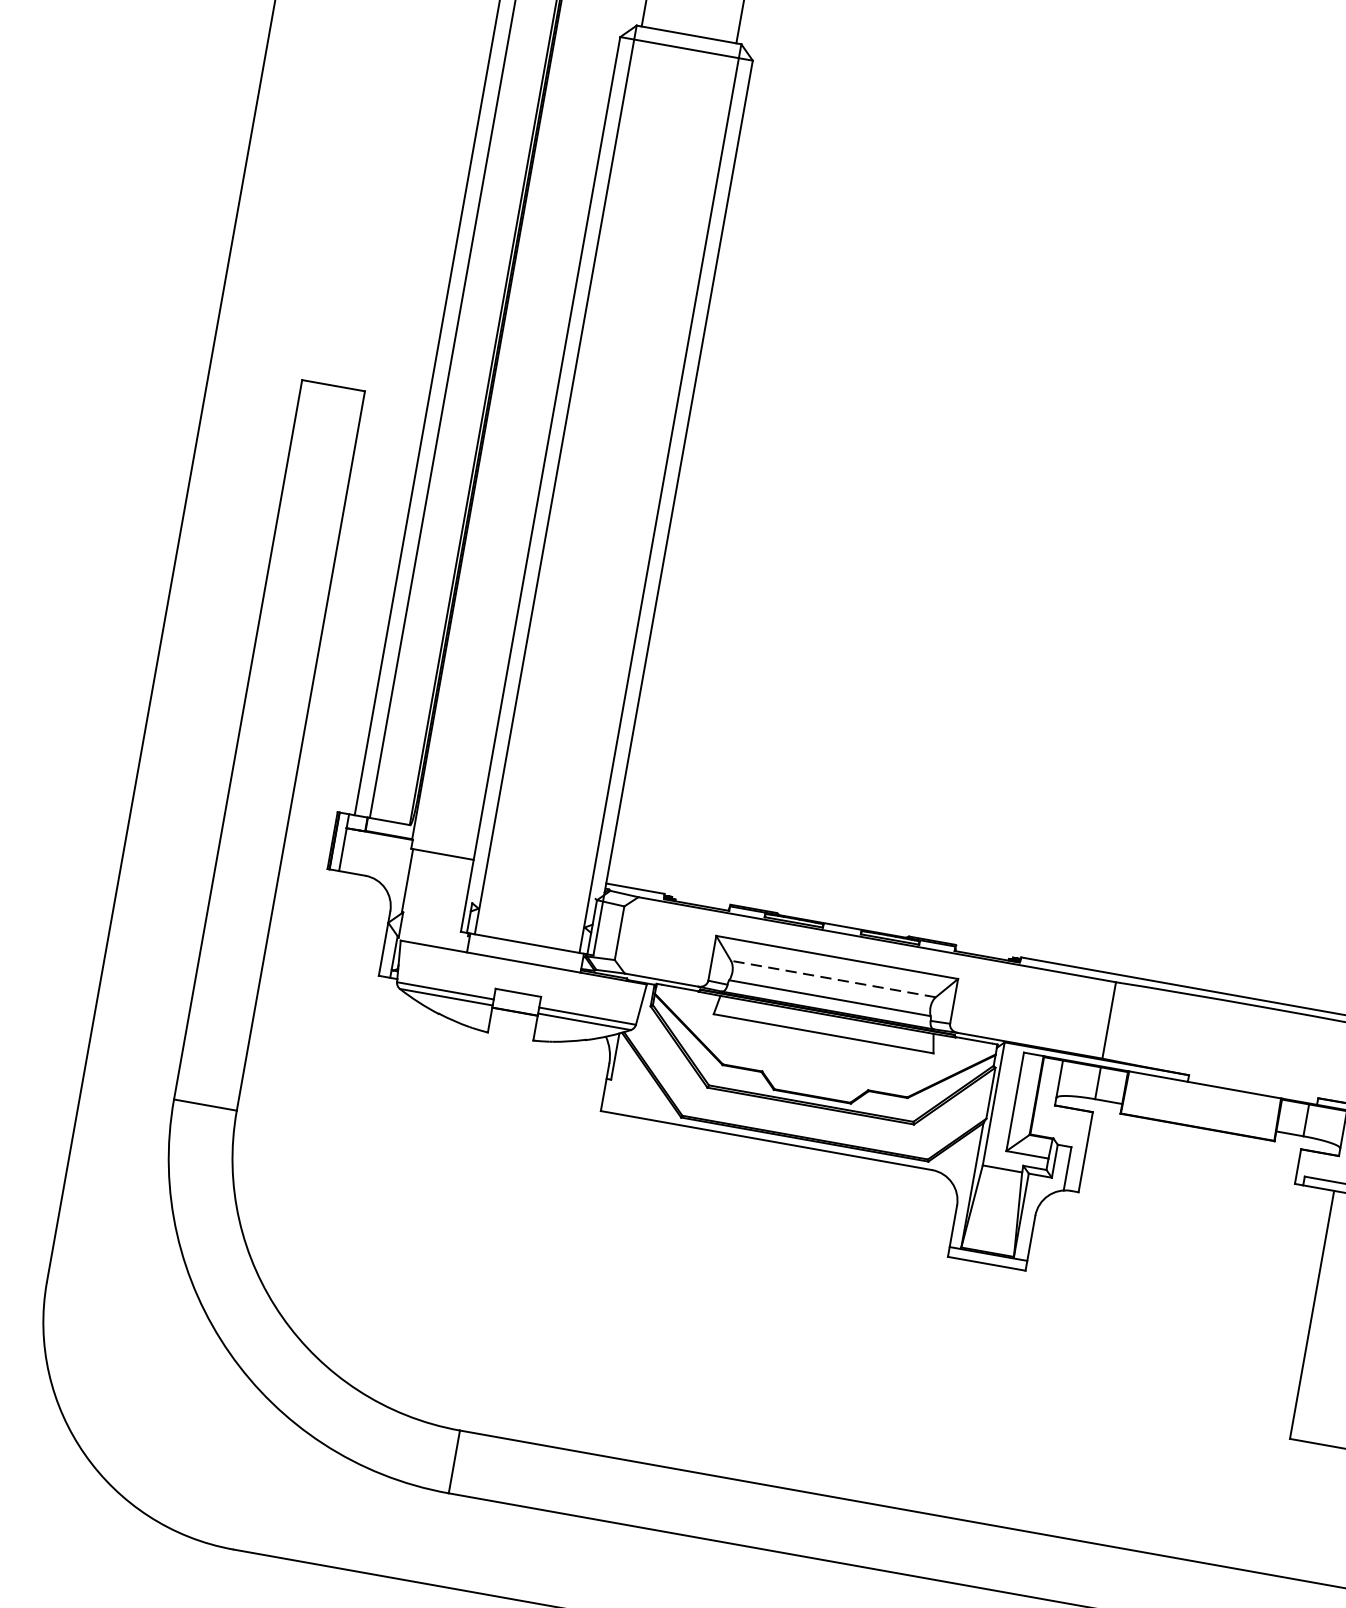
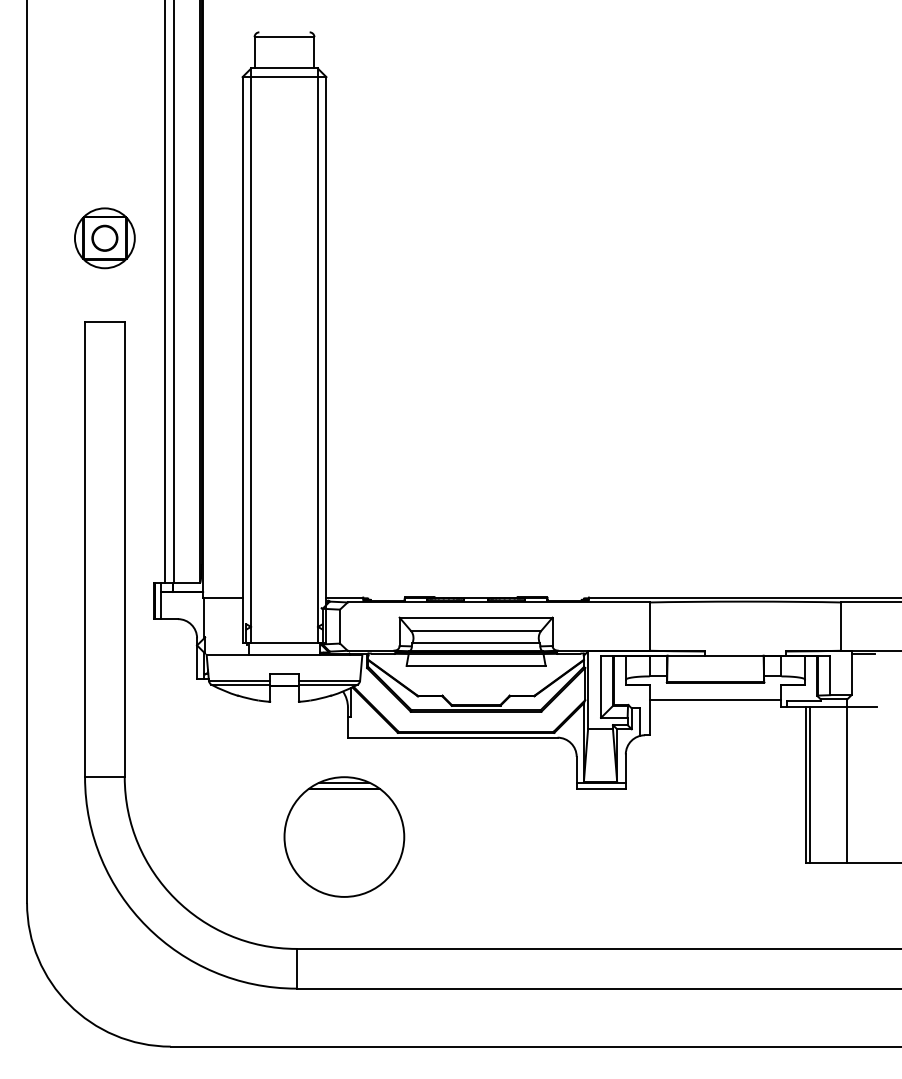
part: (356, 253) -> (104, 238), added
line: (833, 979) -> (476, 631), dashed -> solid
line: (1192, 1154) -> (715, 699), added
part: (567, 1266) -> (344, 836), added
line: (1318, 1315) -> (810, 784), added

